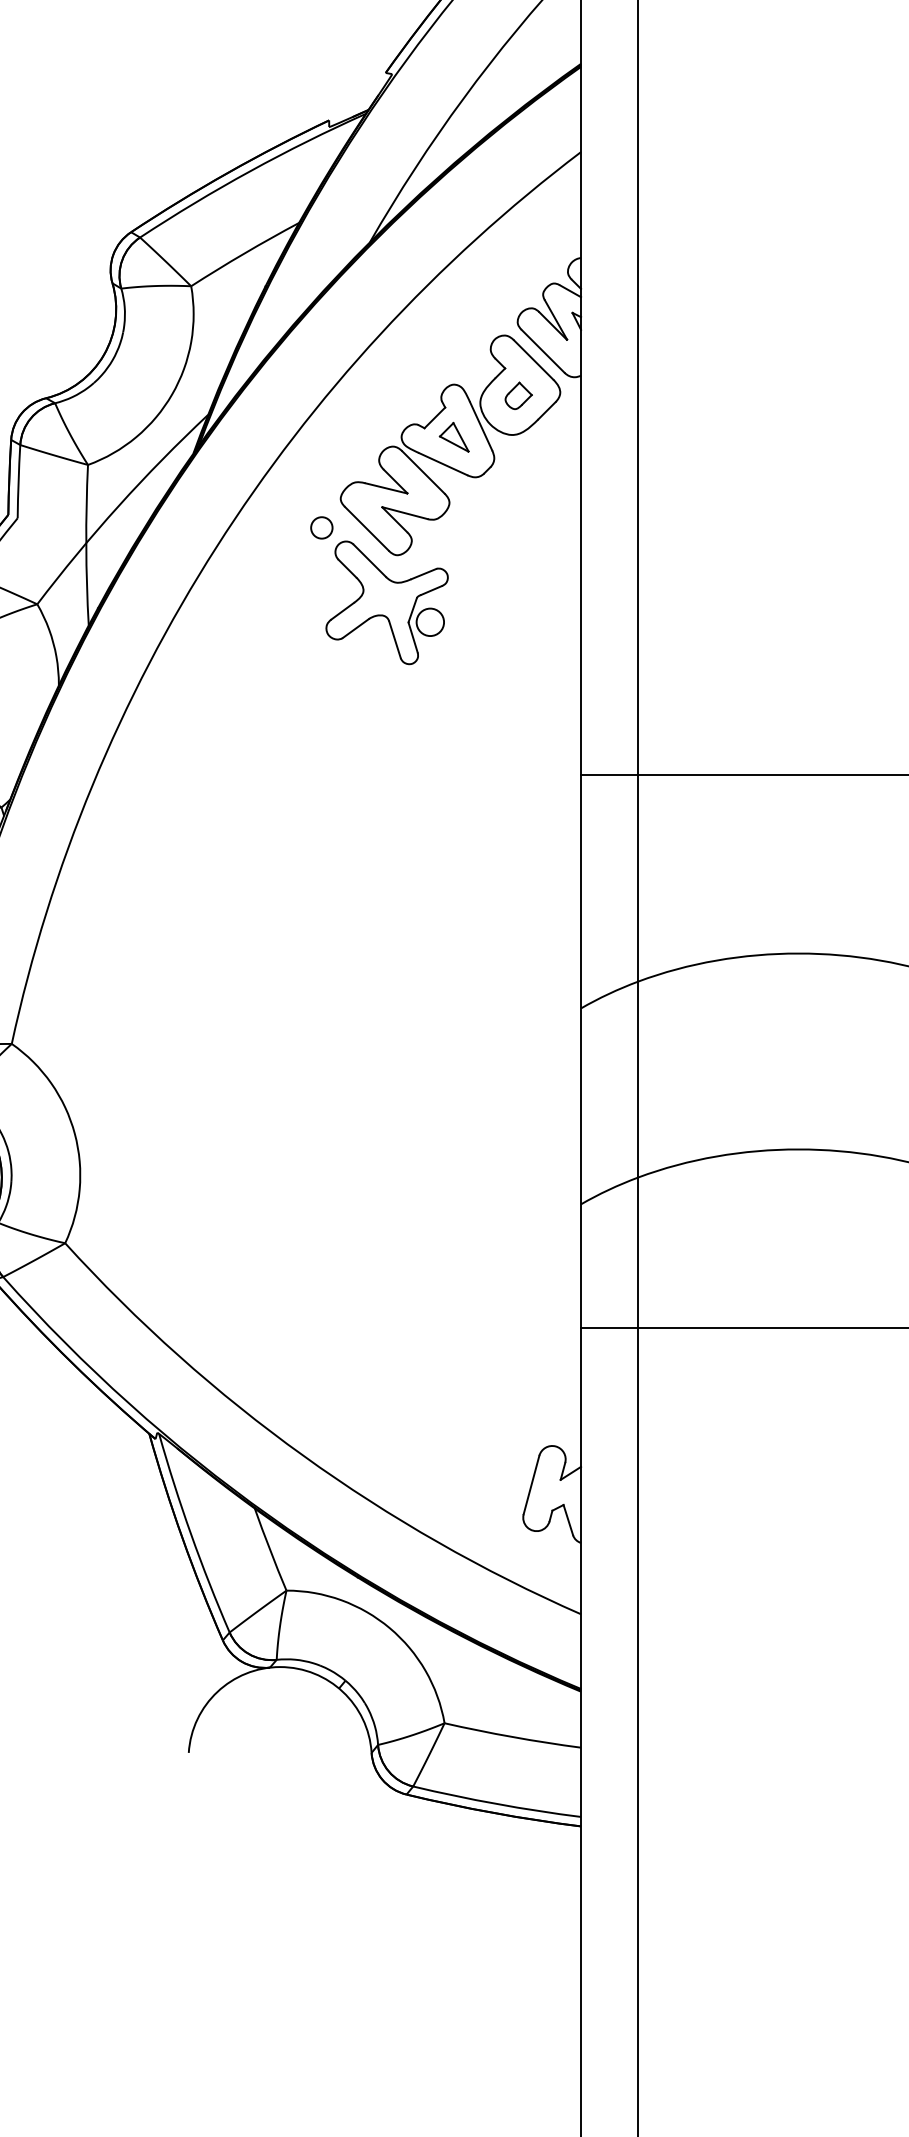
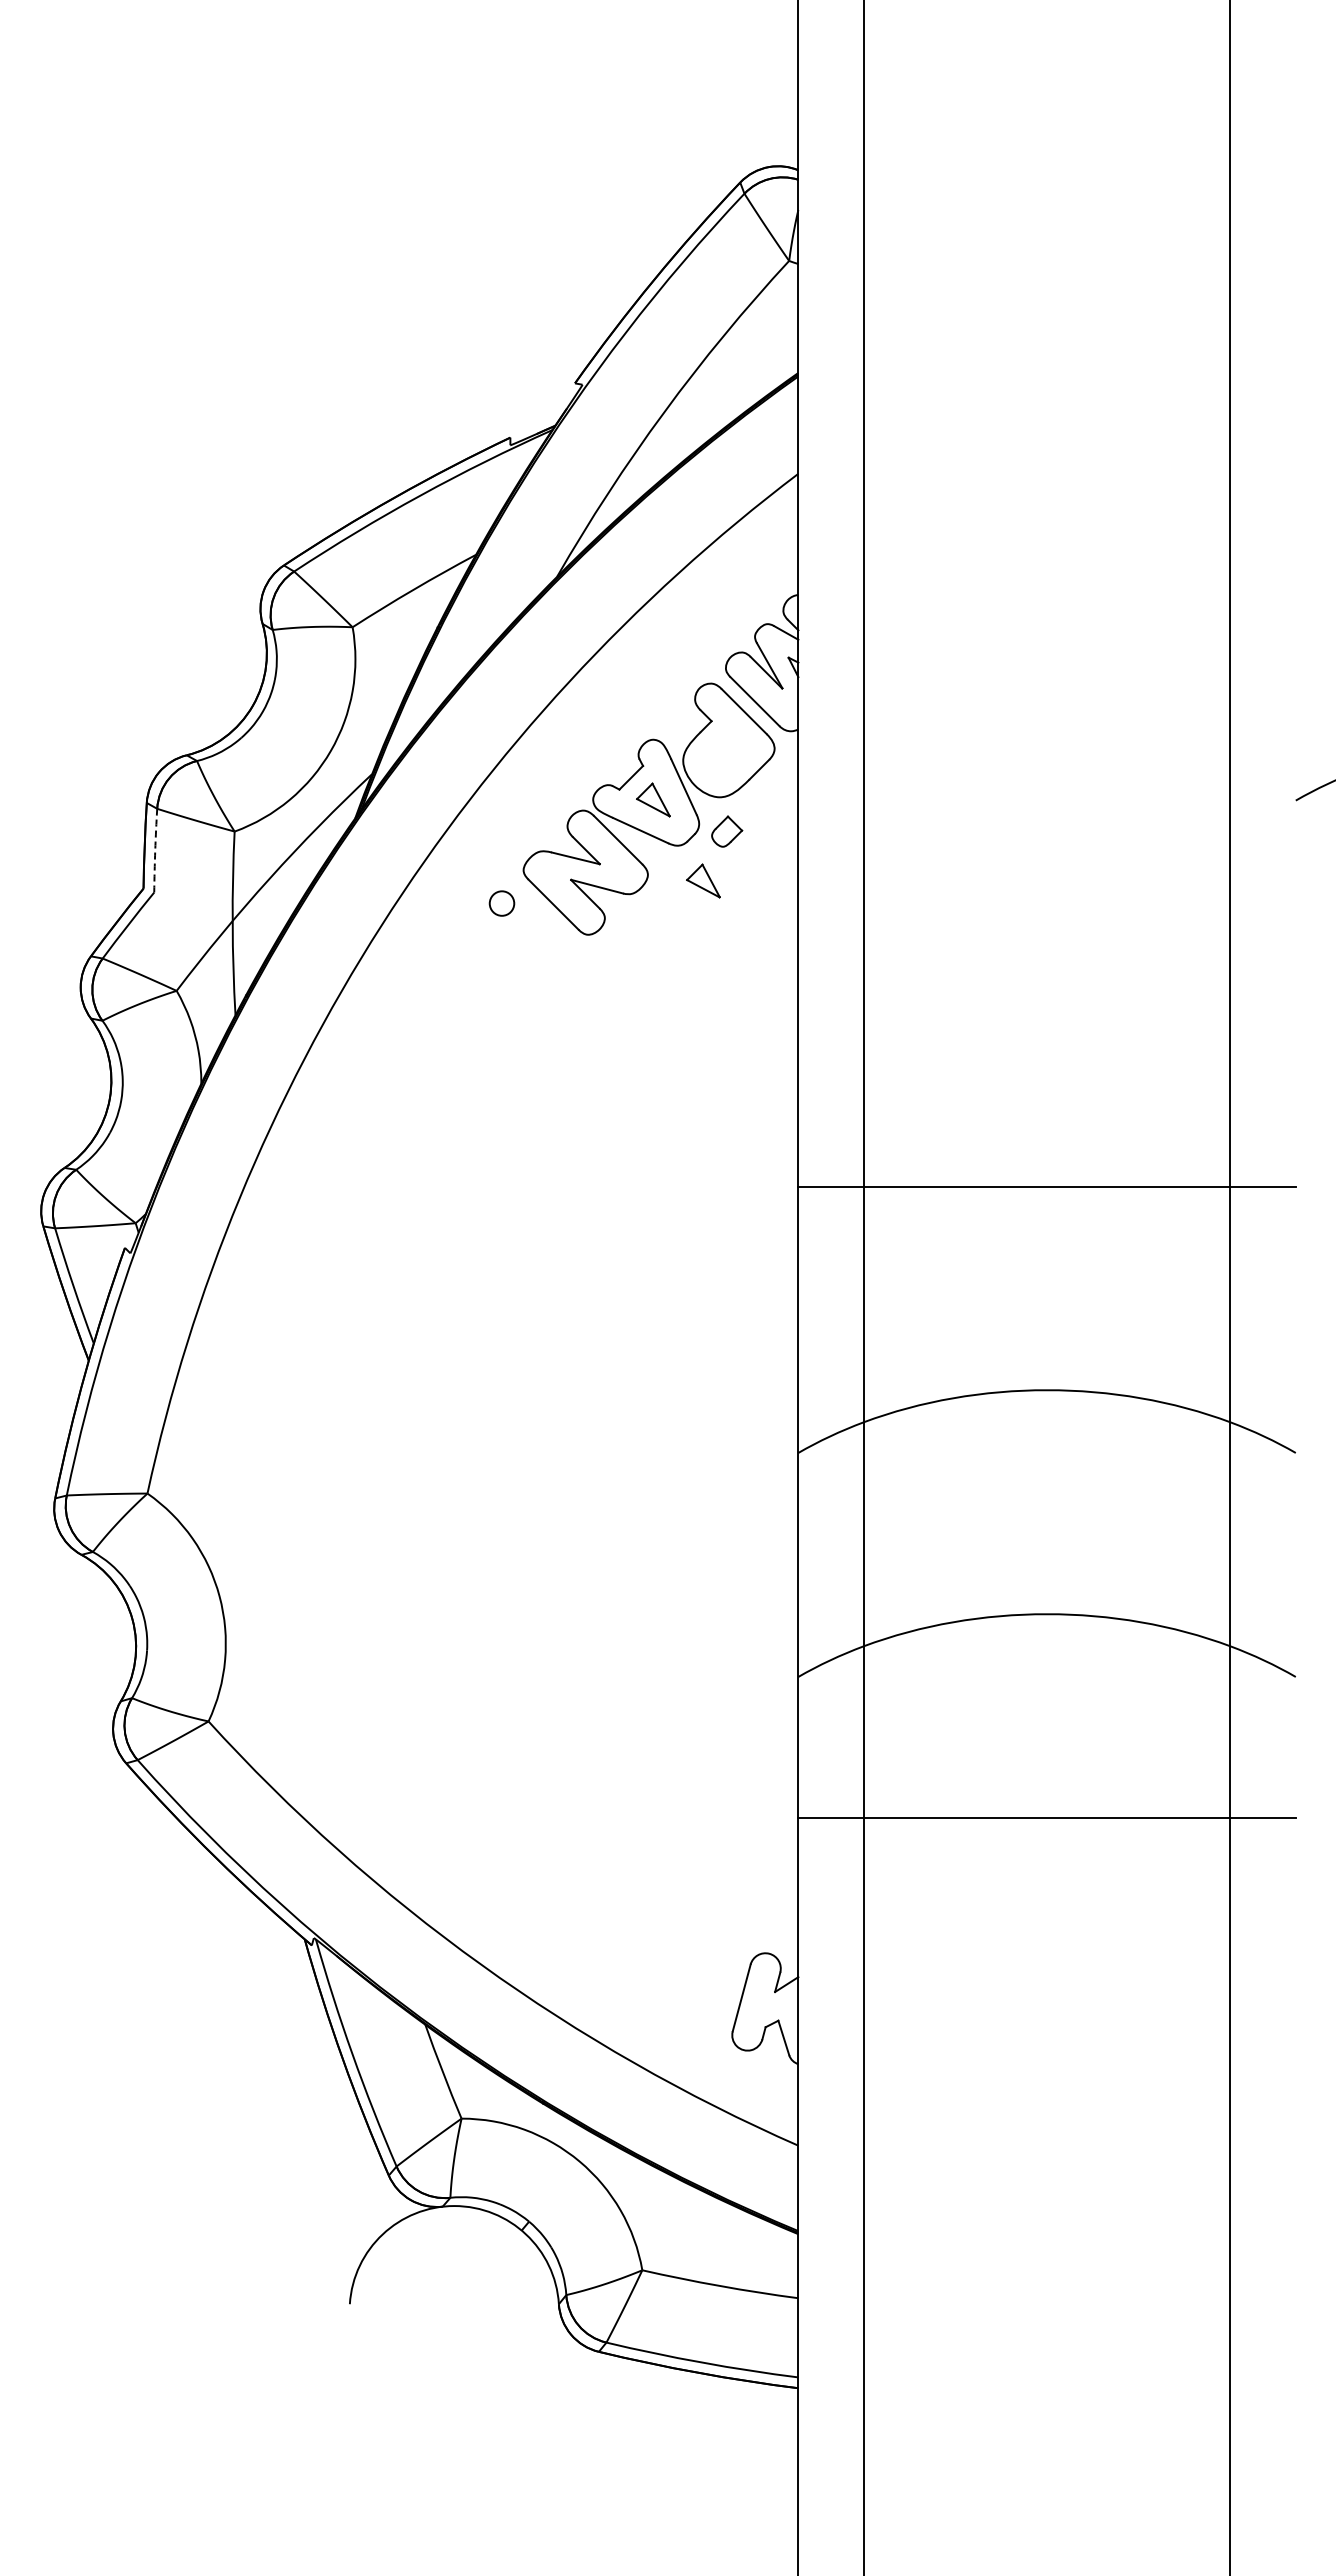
part: (519, 395) -> (727, 831), moved
arc: (18, 481) -> (155, 850), solid -> dashed
part: (498, 507) -> (703, 880), added
part: (387, 603) -> (576, 989), removed

